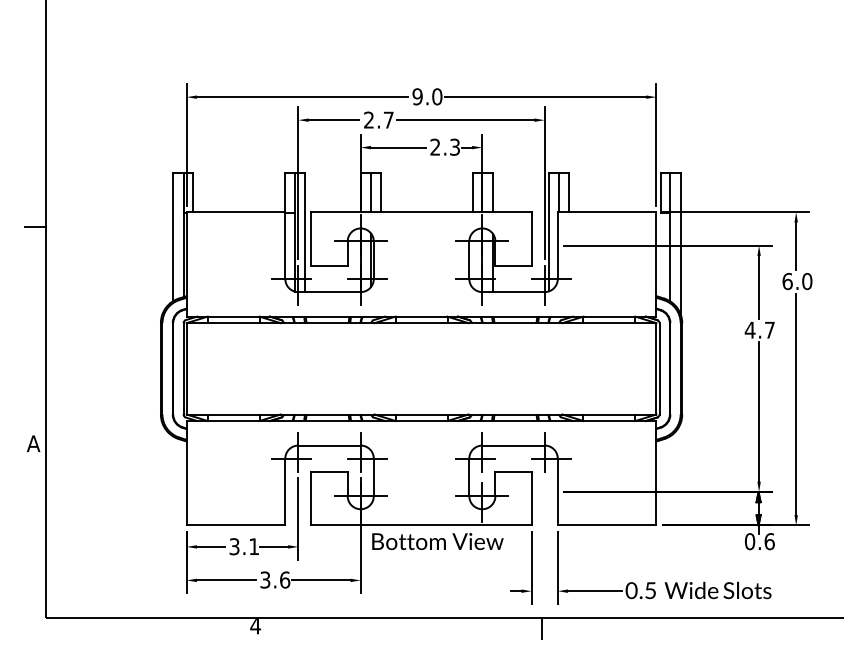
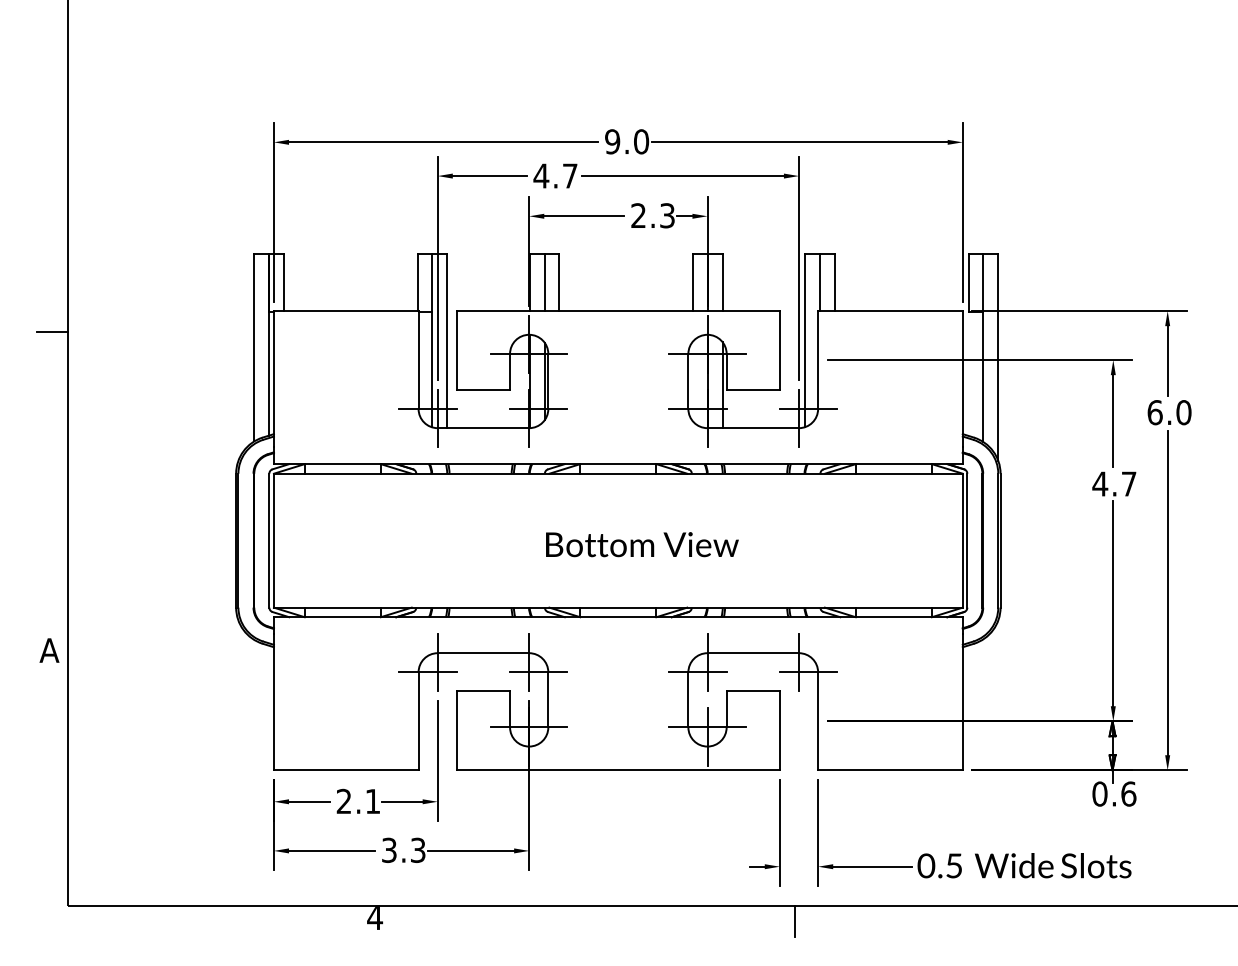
text: (368, 119) -> (540, 175), 2.7 -> 4.7
text: (437, 541) -> (641, 544), moved
text: (234, 546) -> (344, 801), 3.1 -> 2.1
text: (285, 579) -> (418, 849), 3.6 -> 3.3

